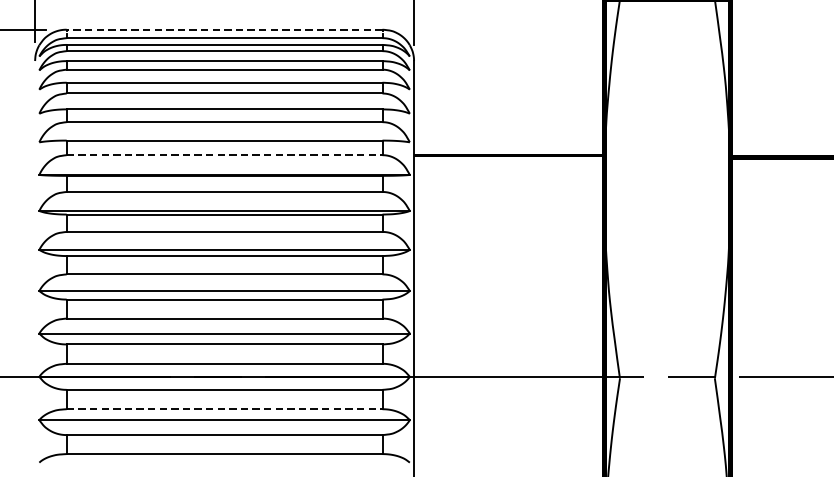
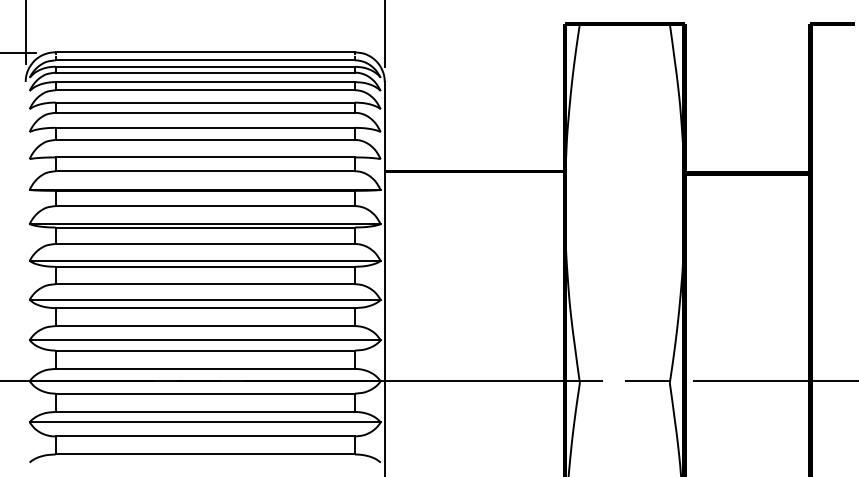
line: (224, 29) -> (205, 52), dashed -> solid
line: (224, 155) -> (205, 171), dashed -> solid
line: (224, 408) -> (205, 411), dashed -> solid

